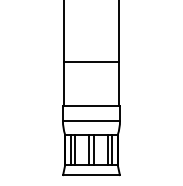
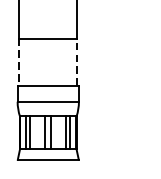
line: (64, 84) -> (19, 62), solid -> dashed
line: (118, 84) -> (77, 62), solid -> dashed

